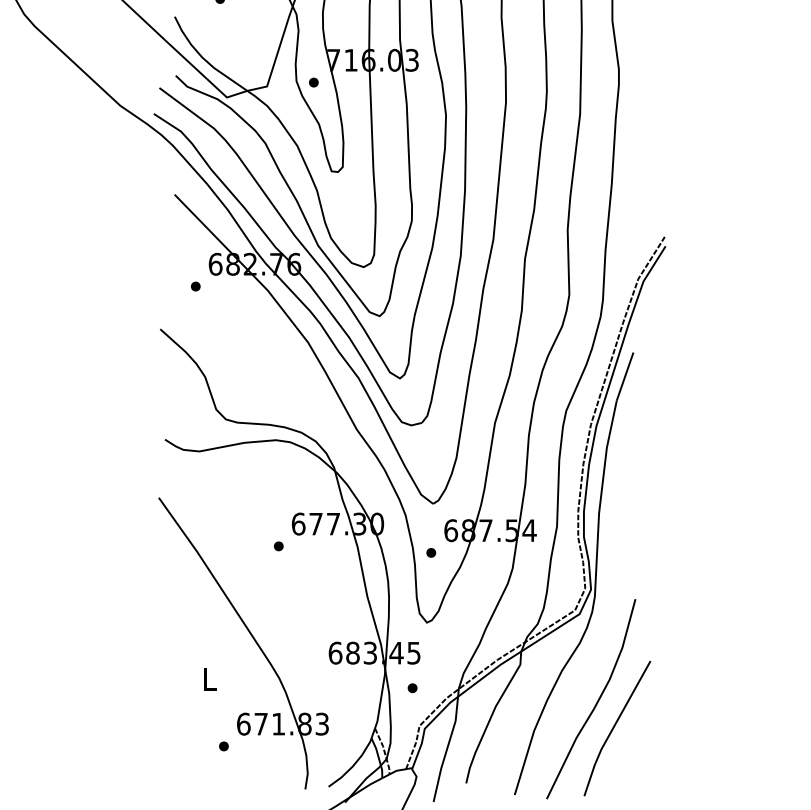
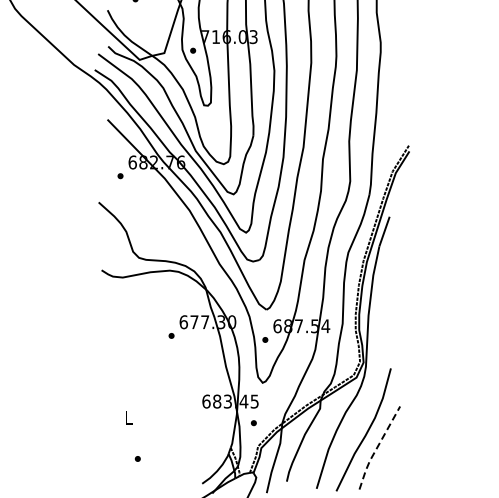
part: (252, 639) -> (155, 393), removed
line: (613, 727) -> (377, 447), solid -> dashed

